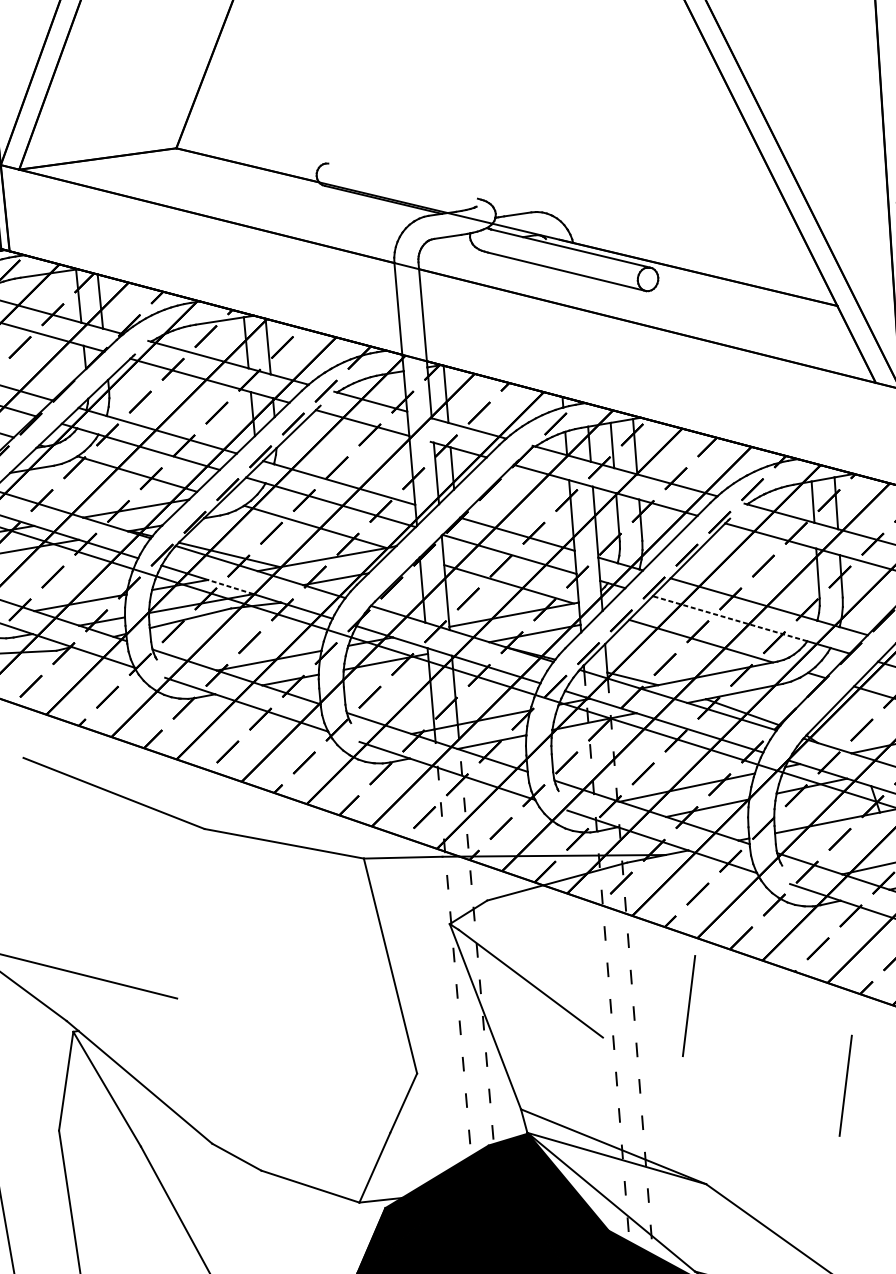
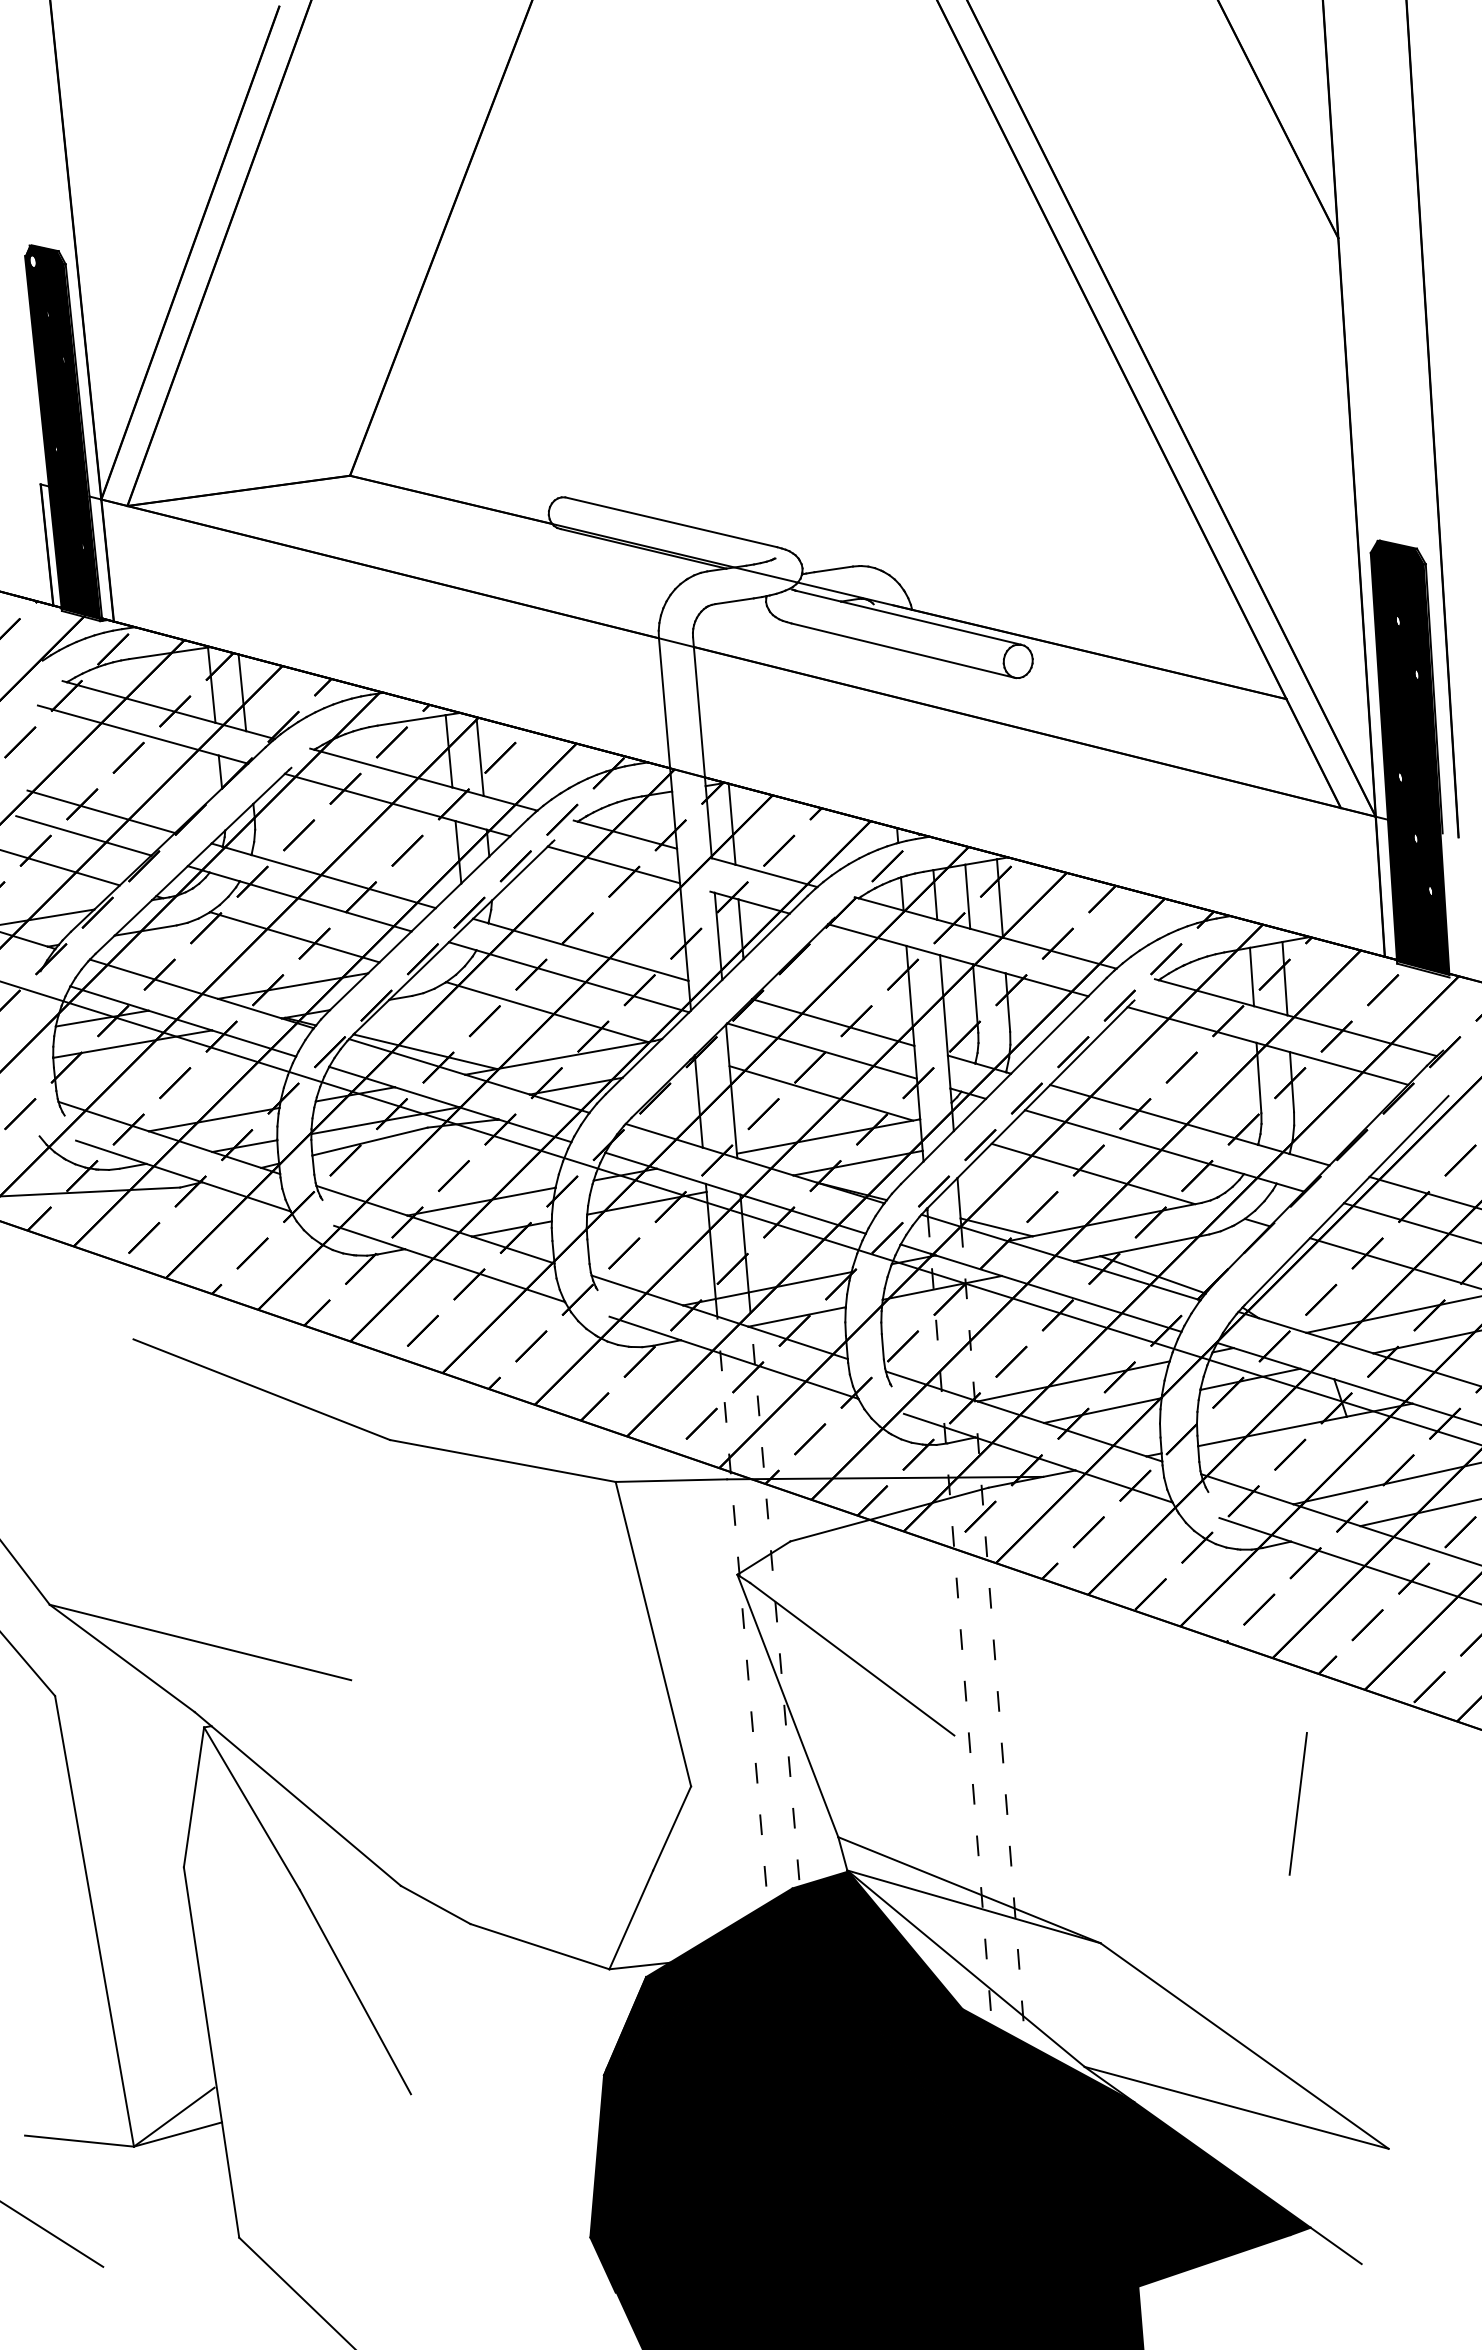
line: (403, 181) -> (671, 522), added
line: (231, 587) -> (427, 1097), dashed -> solid
line: (730, 618) -> (1134, 1142), dashed -> solid
line: (688, 1005) -> (1075, 1690), removed

